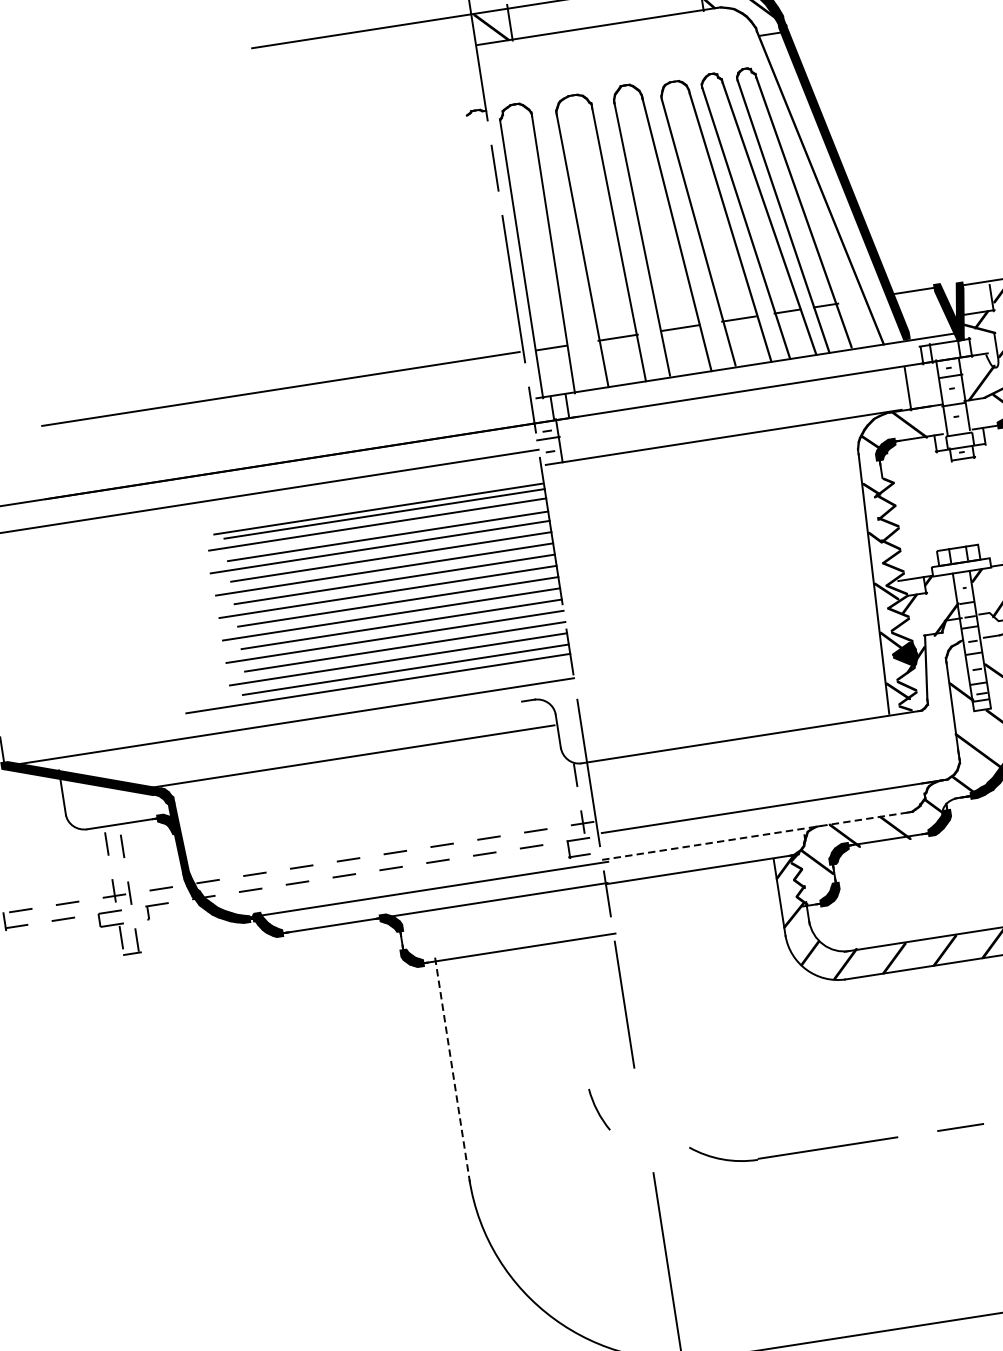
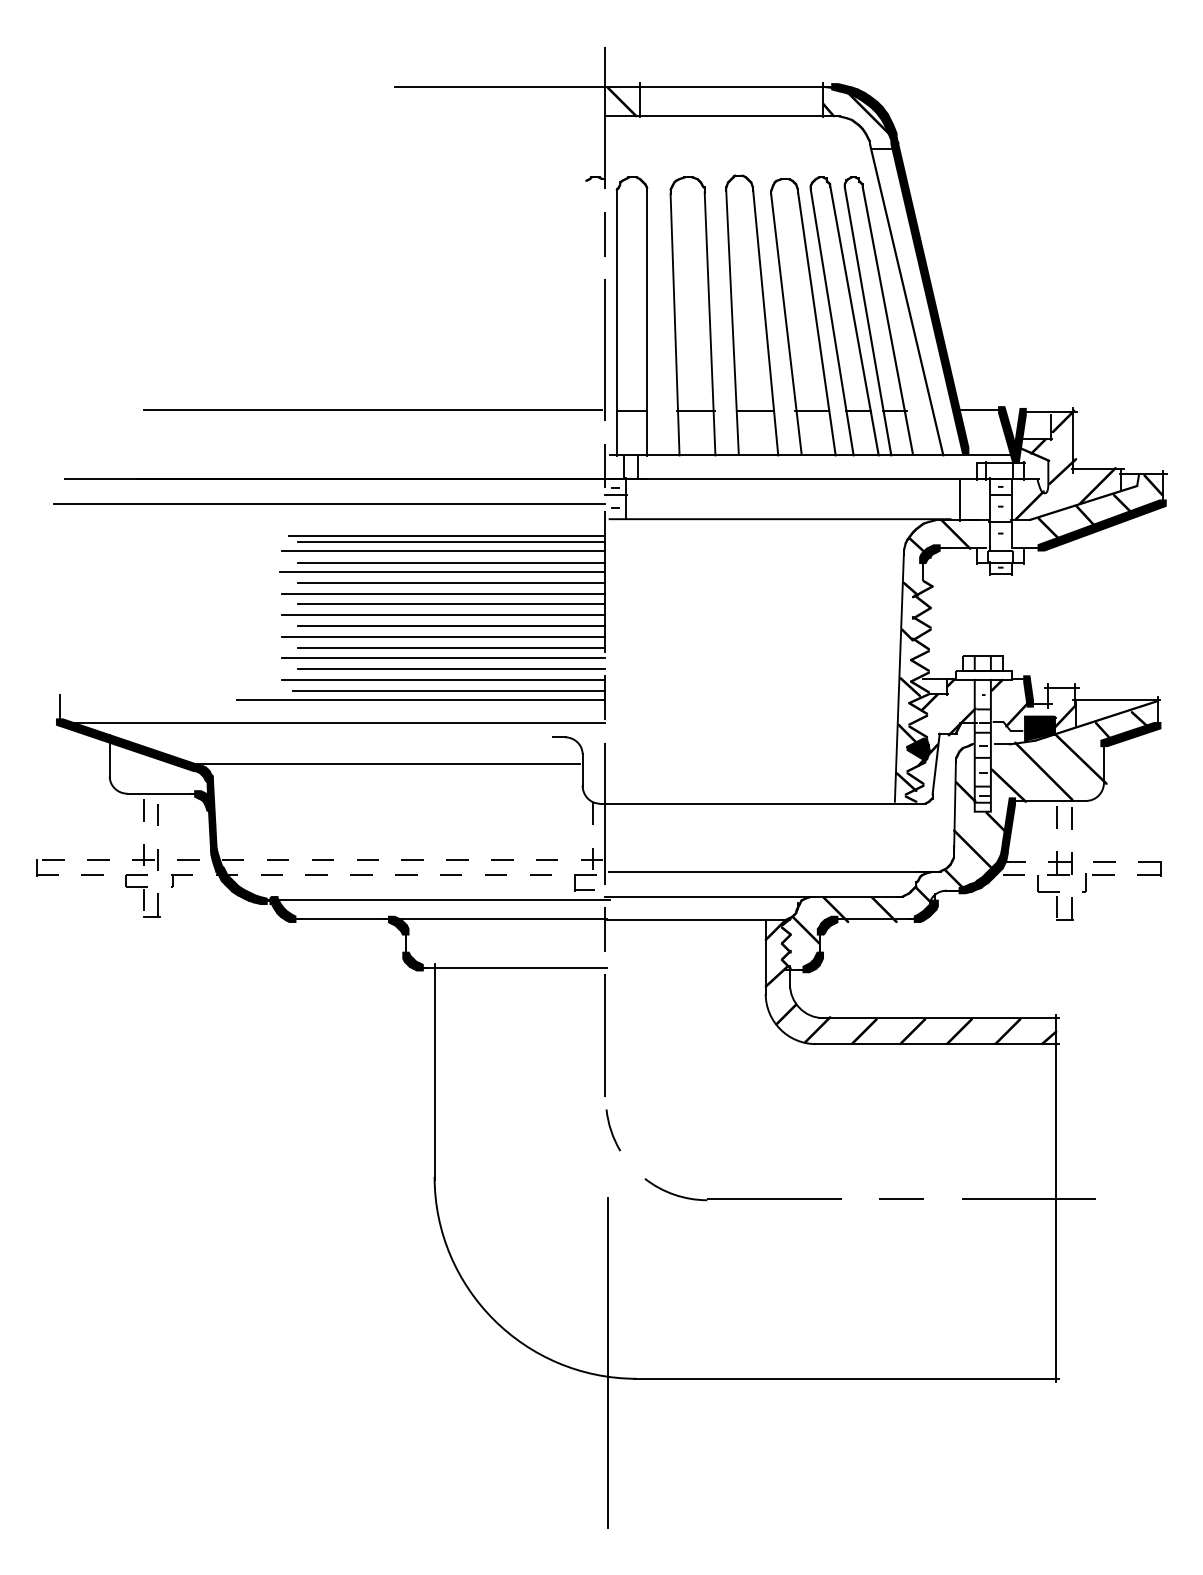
line: (758, 835) -> (754, 896), dashed -> solid
line: (452, 1069) -> (434, 1071), dashed -> solid
curve: (598, 1109) -> (612, 1130), moved

